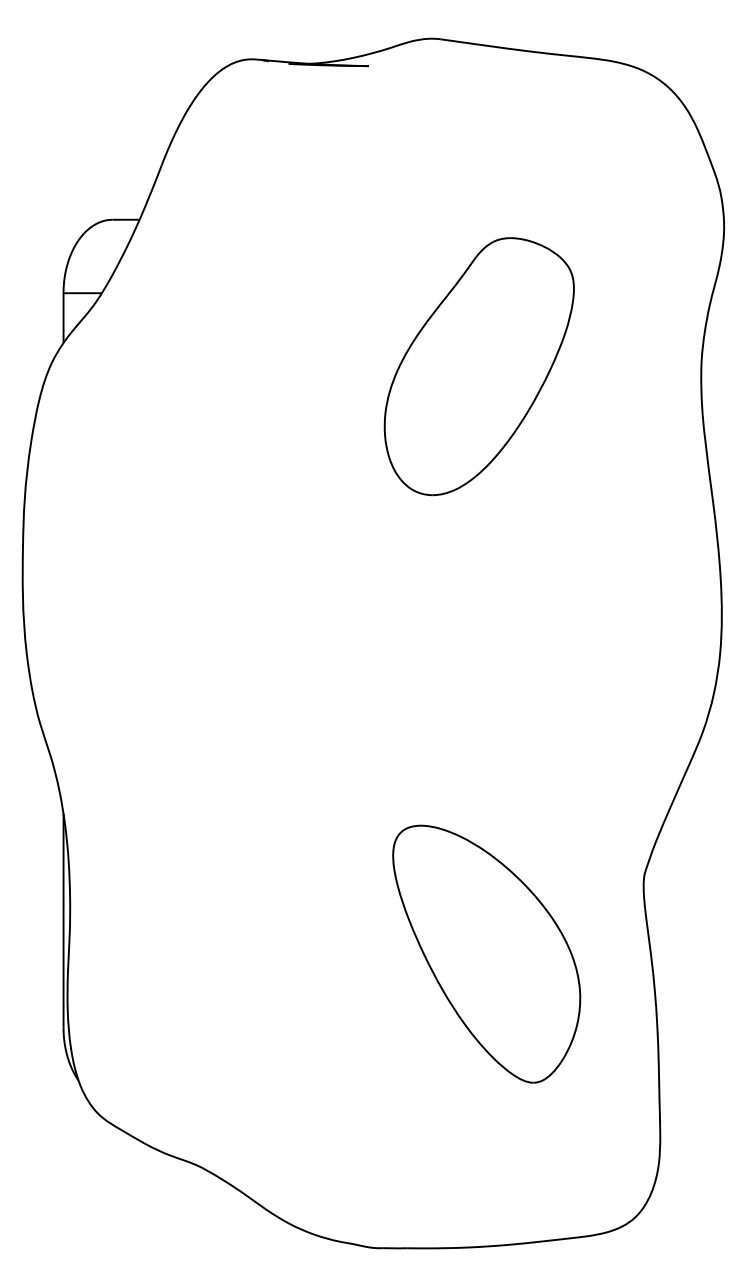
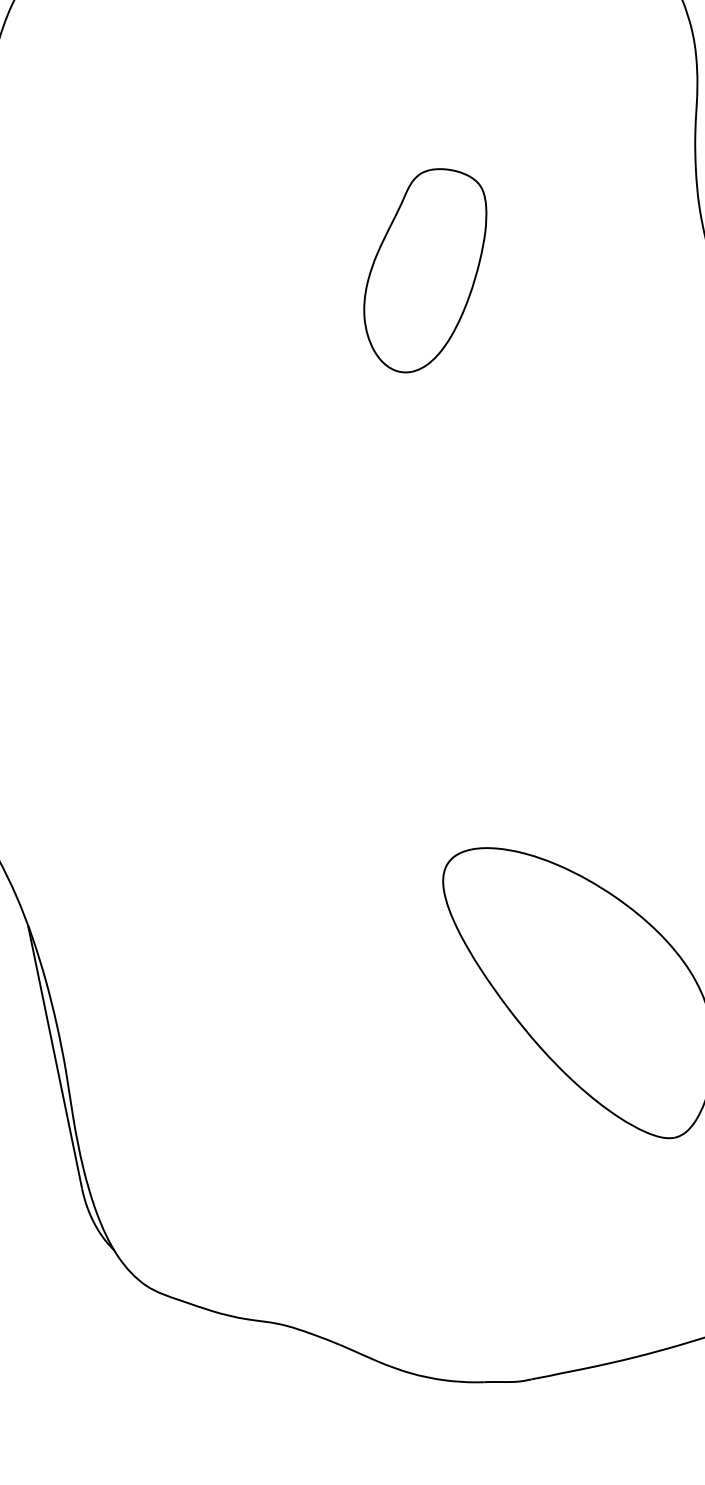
part: (478, 366) -> (425, 269), size x0.6

